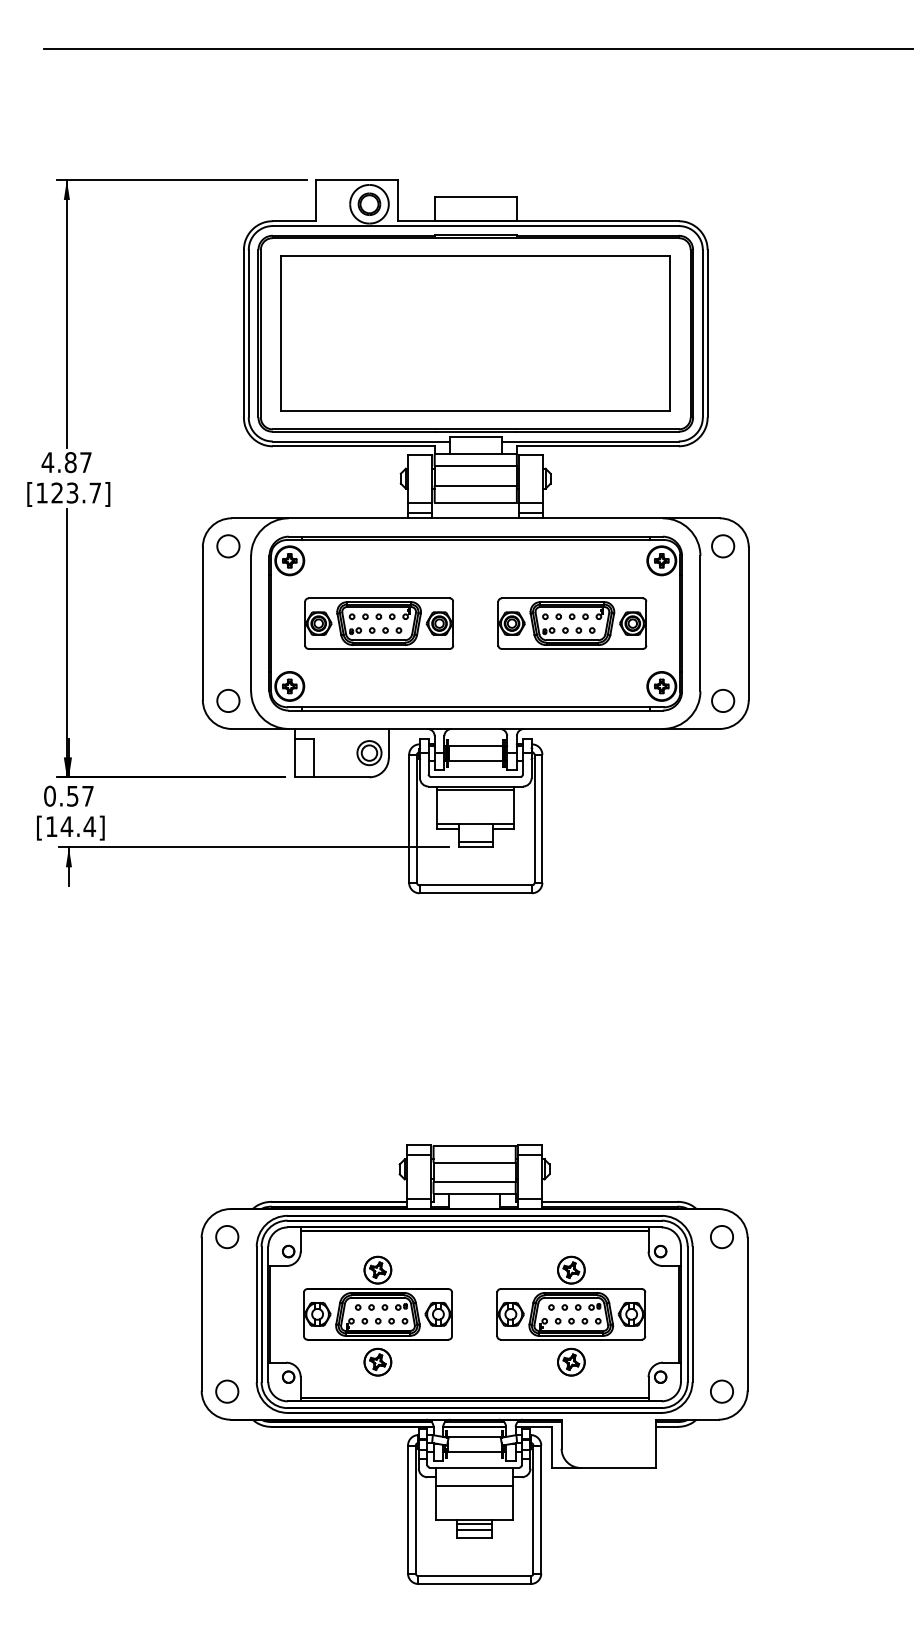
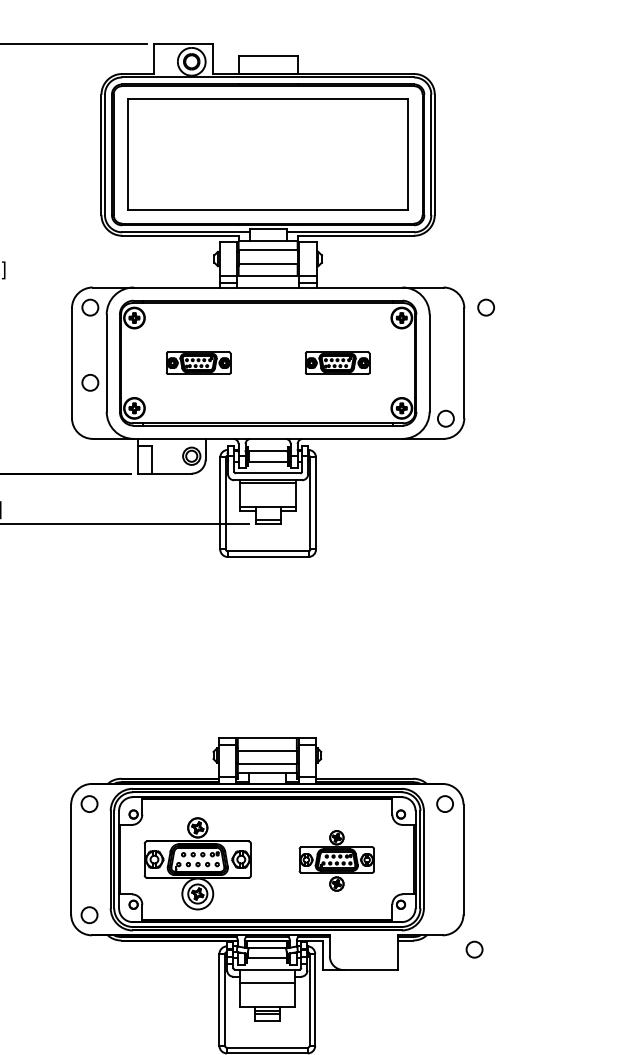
circle: (723, 546) -> (486, 307), moved
part: (378, 623) -> (198, 363), size x0.6
part: (572, 623) -> (337, 363), size x0.6
circle: (228, 700) -> (90, 382), moved
part: (571, 1315) -> (336, 860), size x0.7
circle: (377, 1361) -> (197, 893), size x1.6
circle: (721, 1391) -> (474, 949), moved

